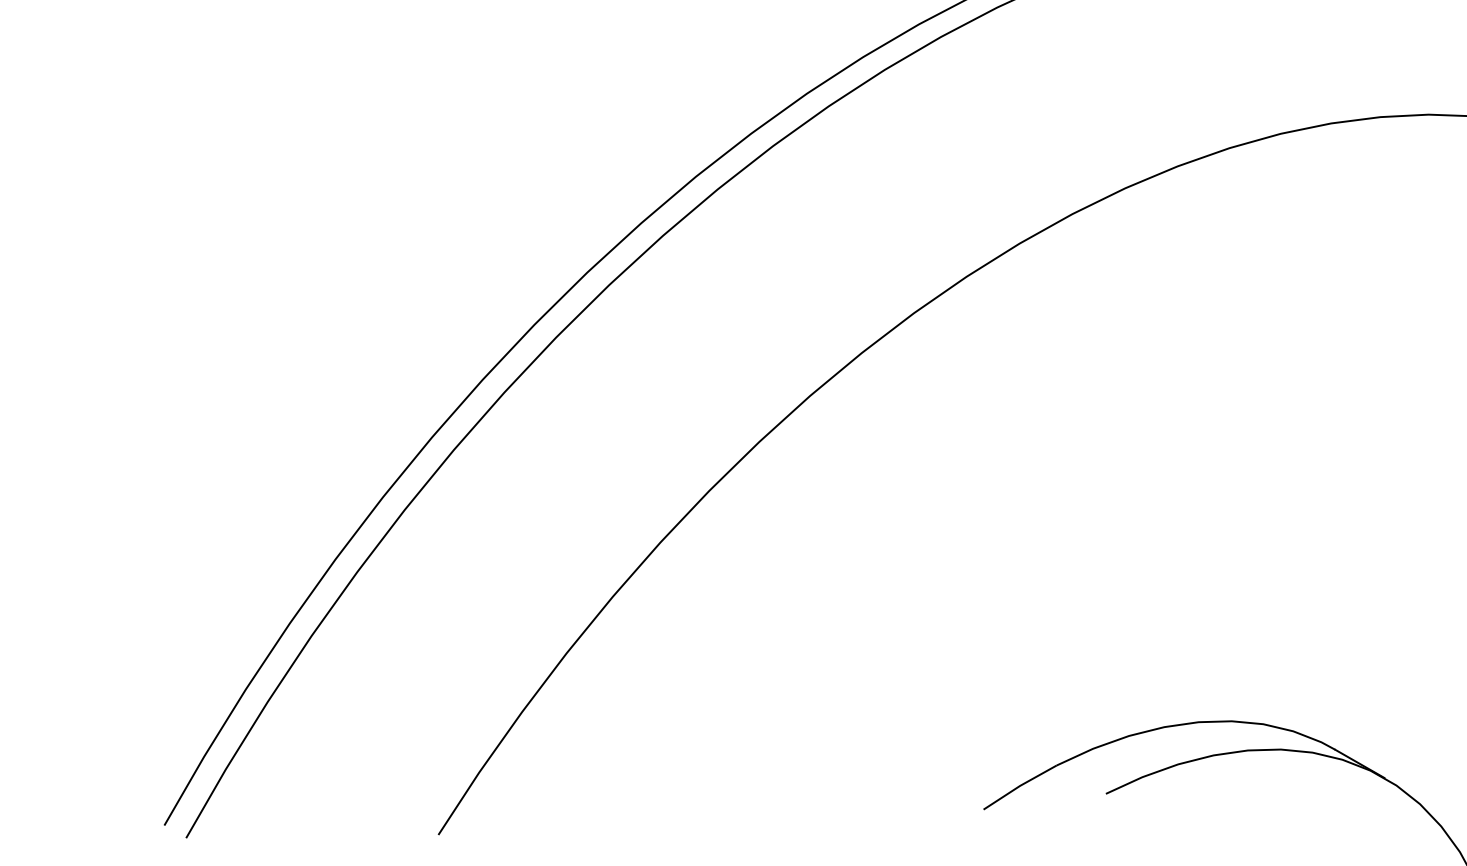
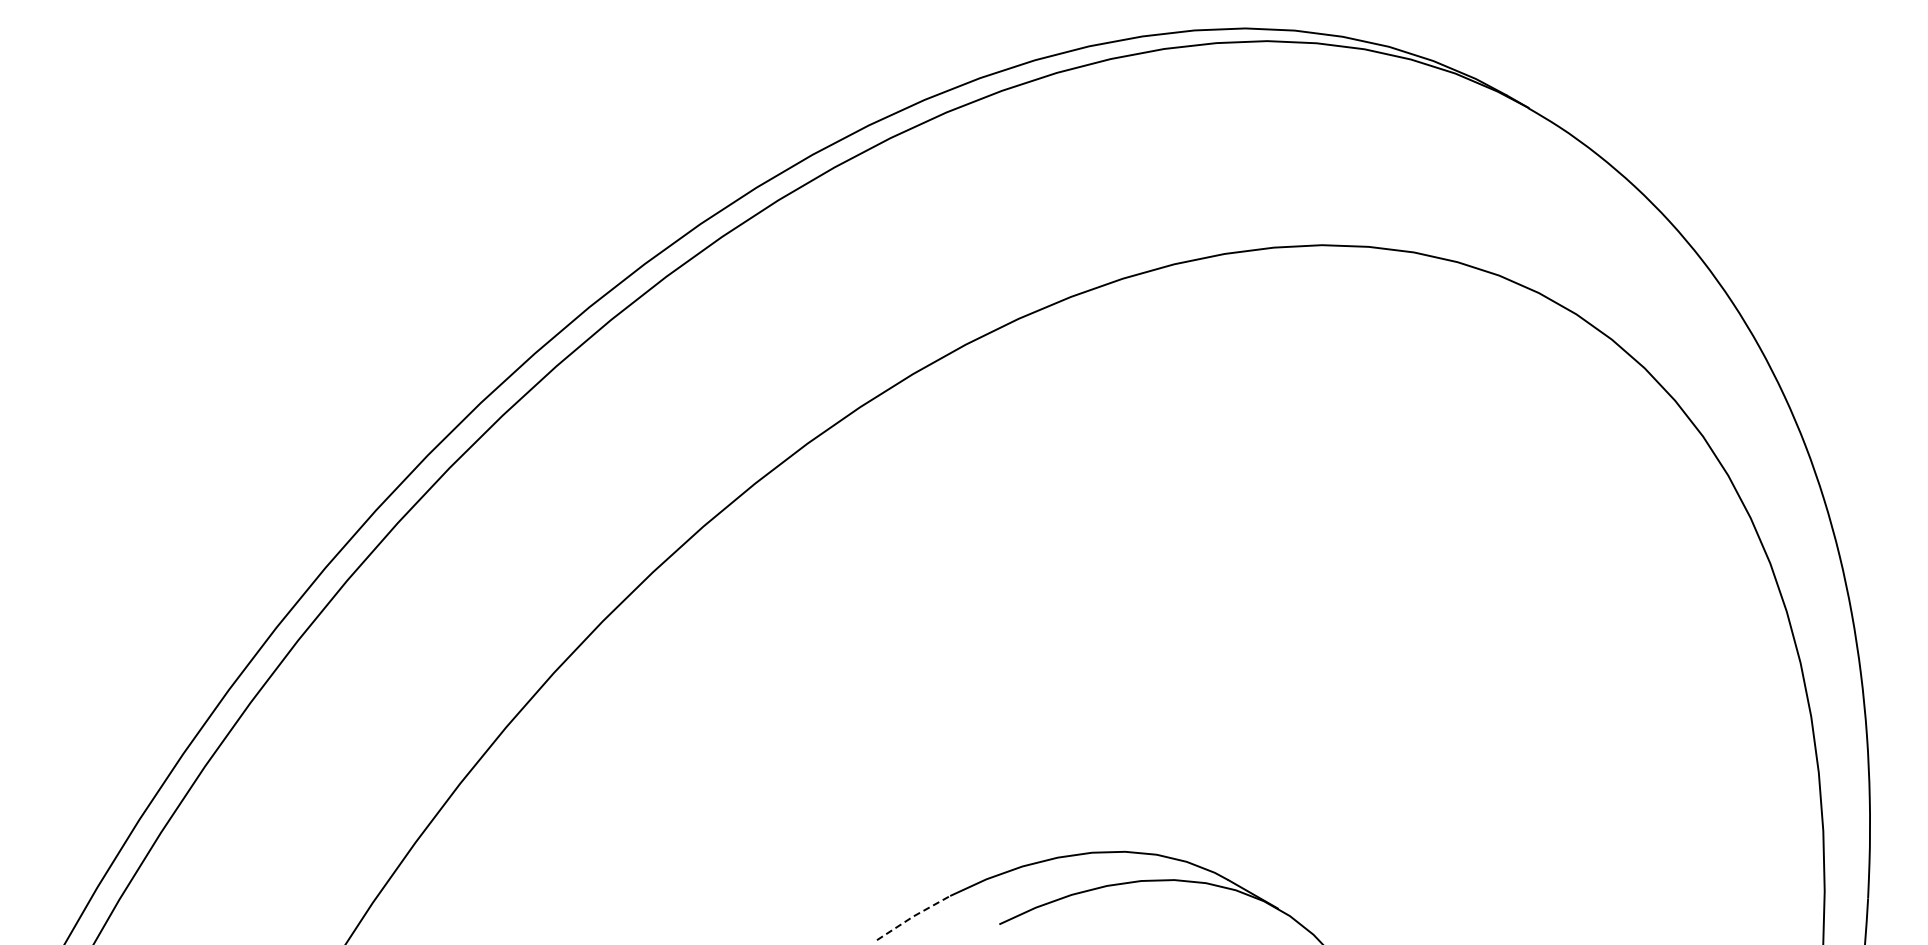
line: (1020, 785) -> (913, 916), solid -> dashed

